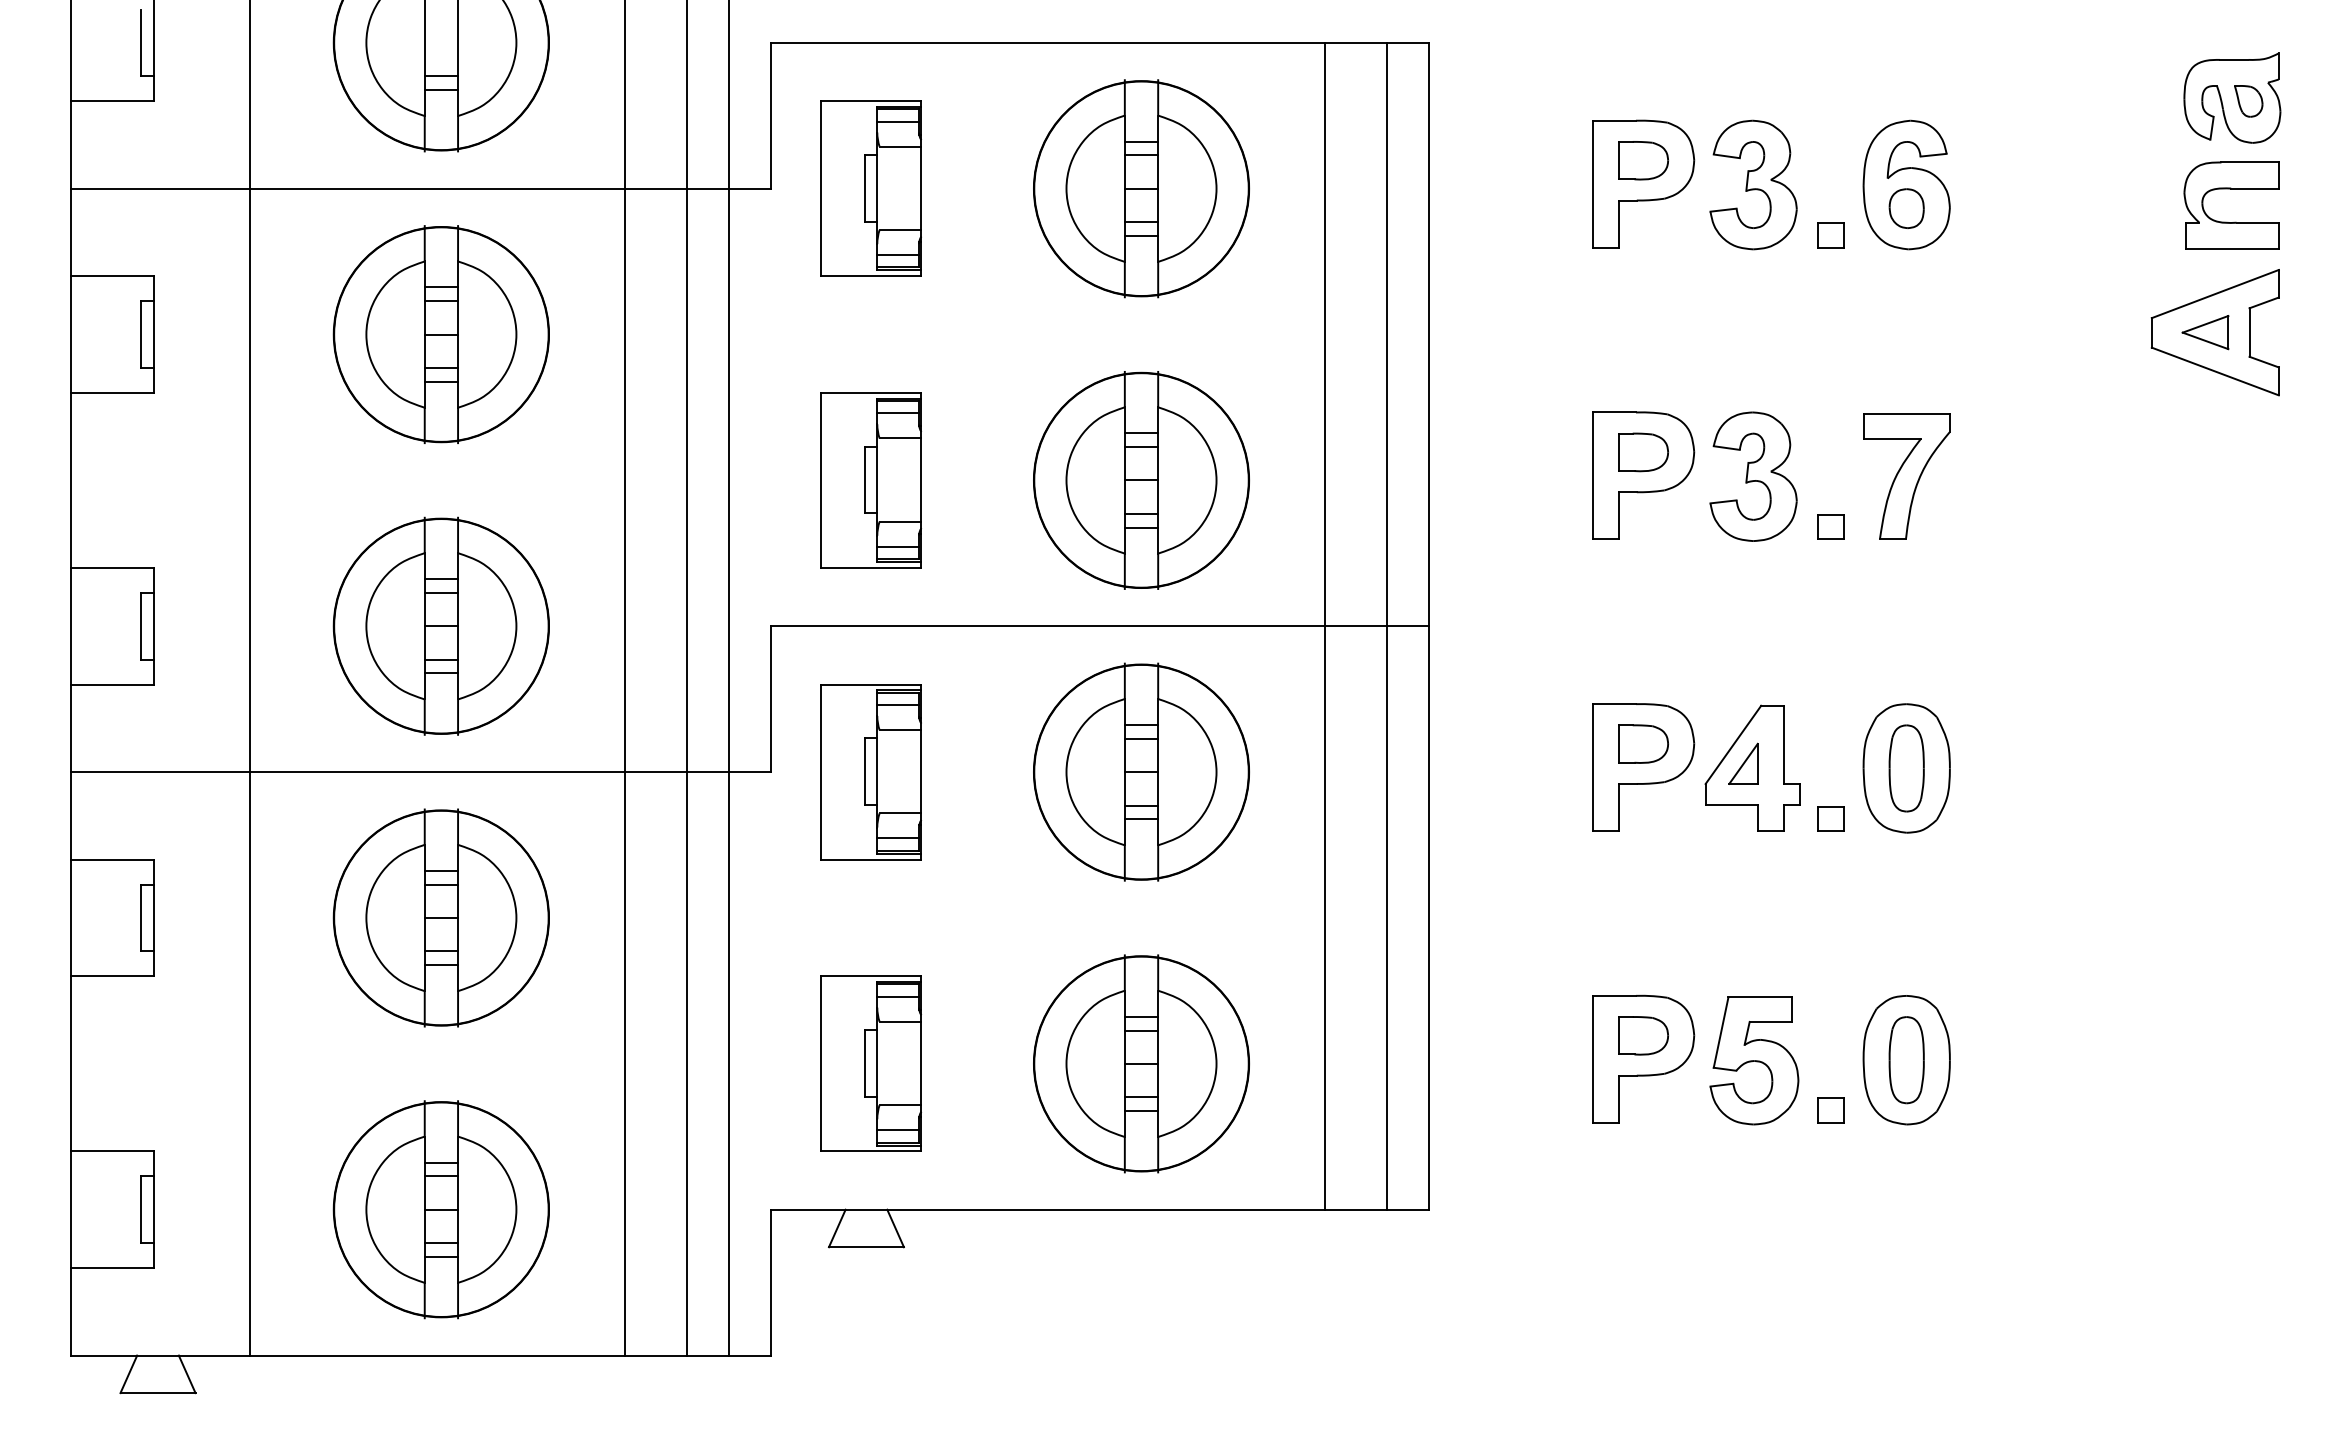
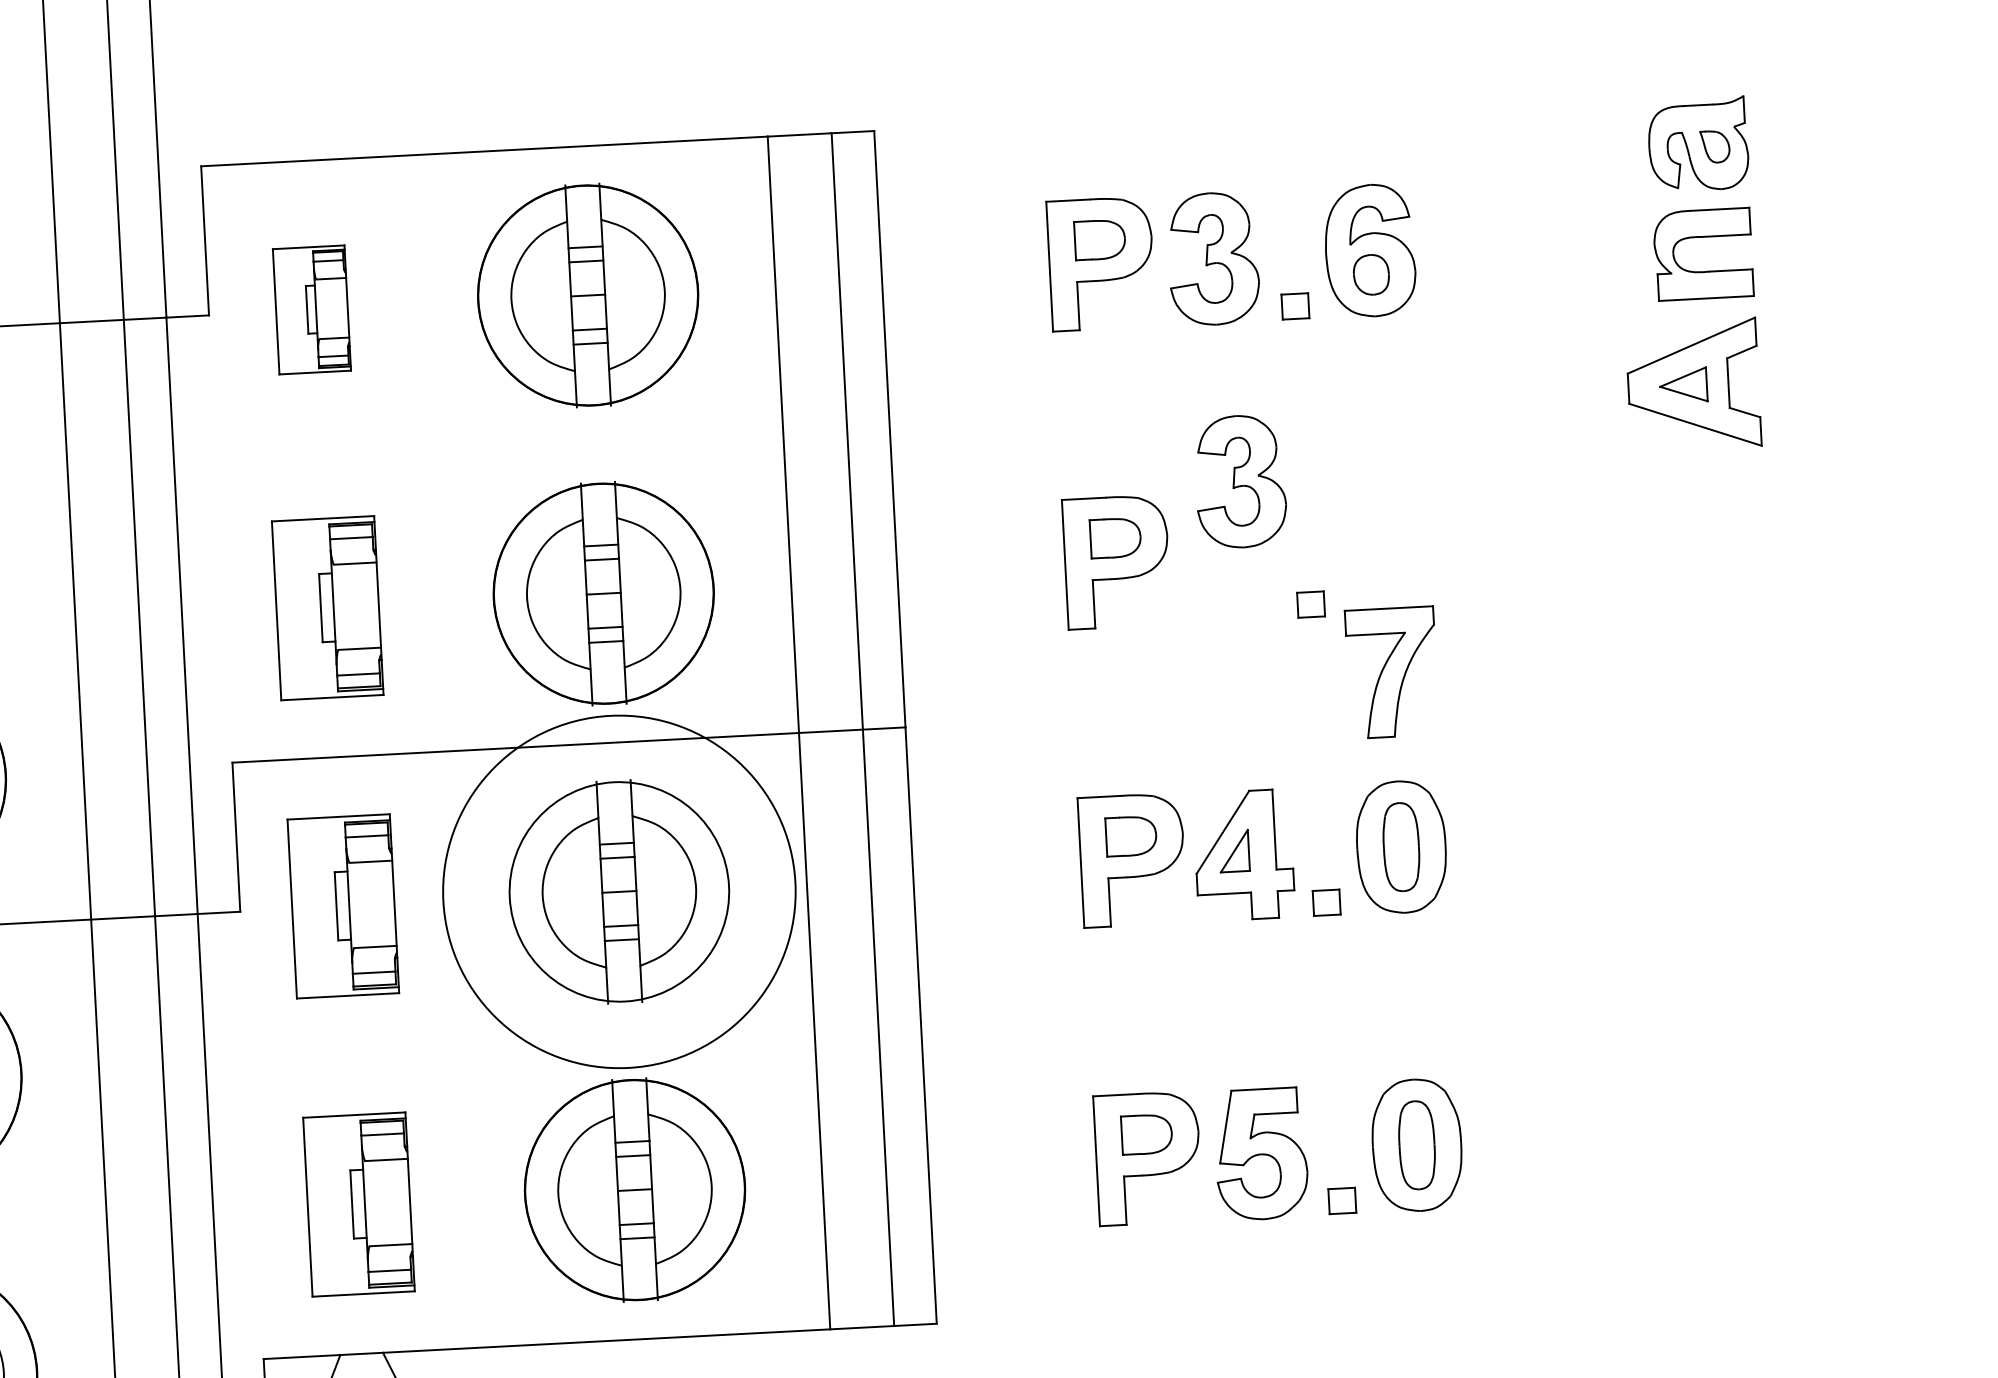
part: (870, 188) -> (311, 309), size x0.7
part: (1753, 476) -> (1240, 481), moved
part: (1906, 476) -> (1392, 672), moved
circle: (1141, 771) -> (619, 891), size x1.6

